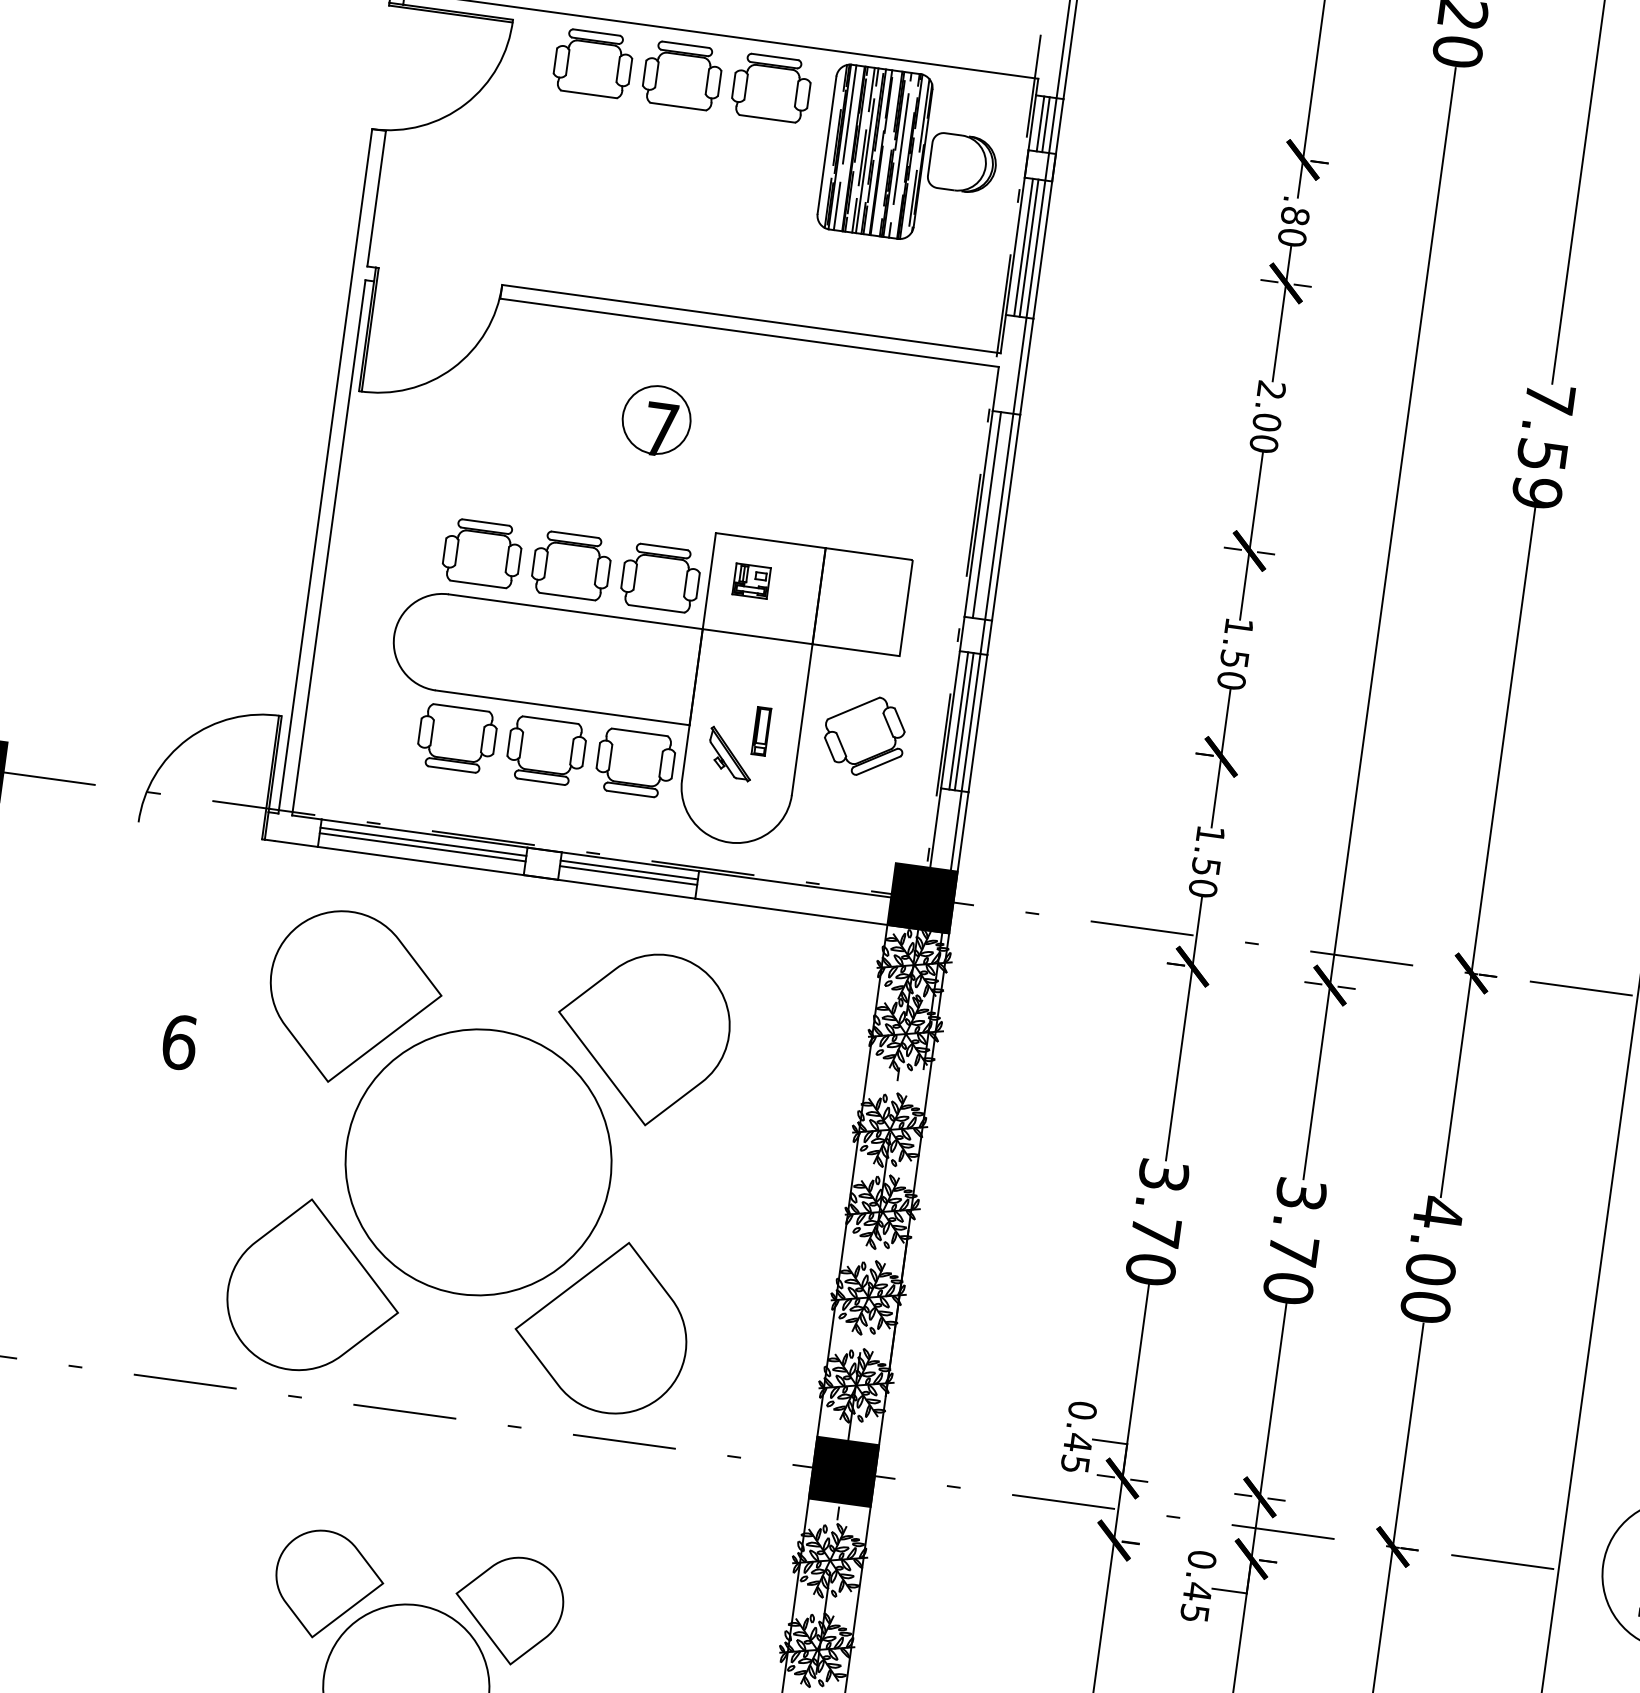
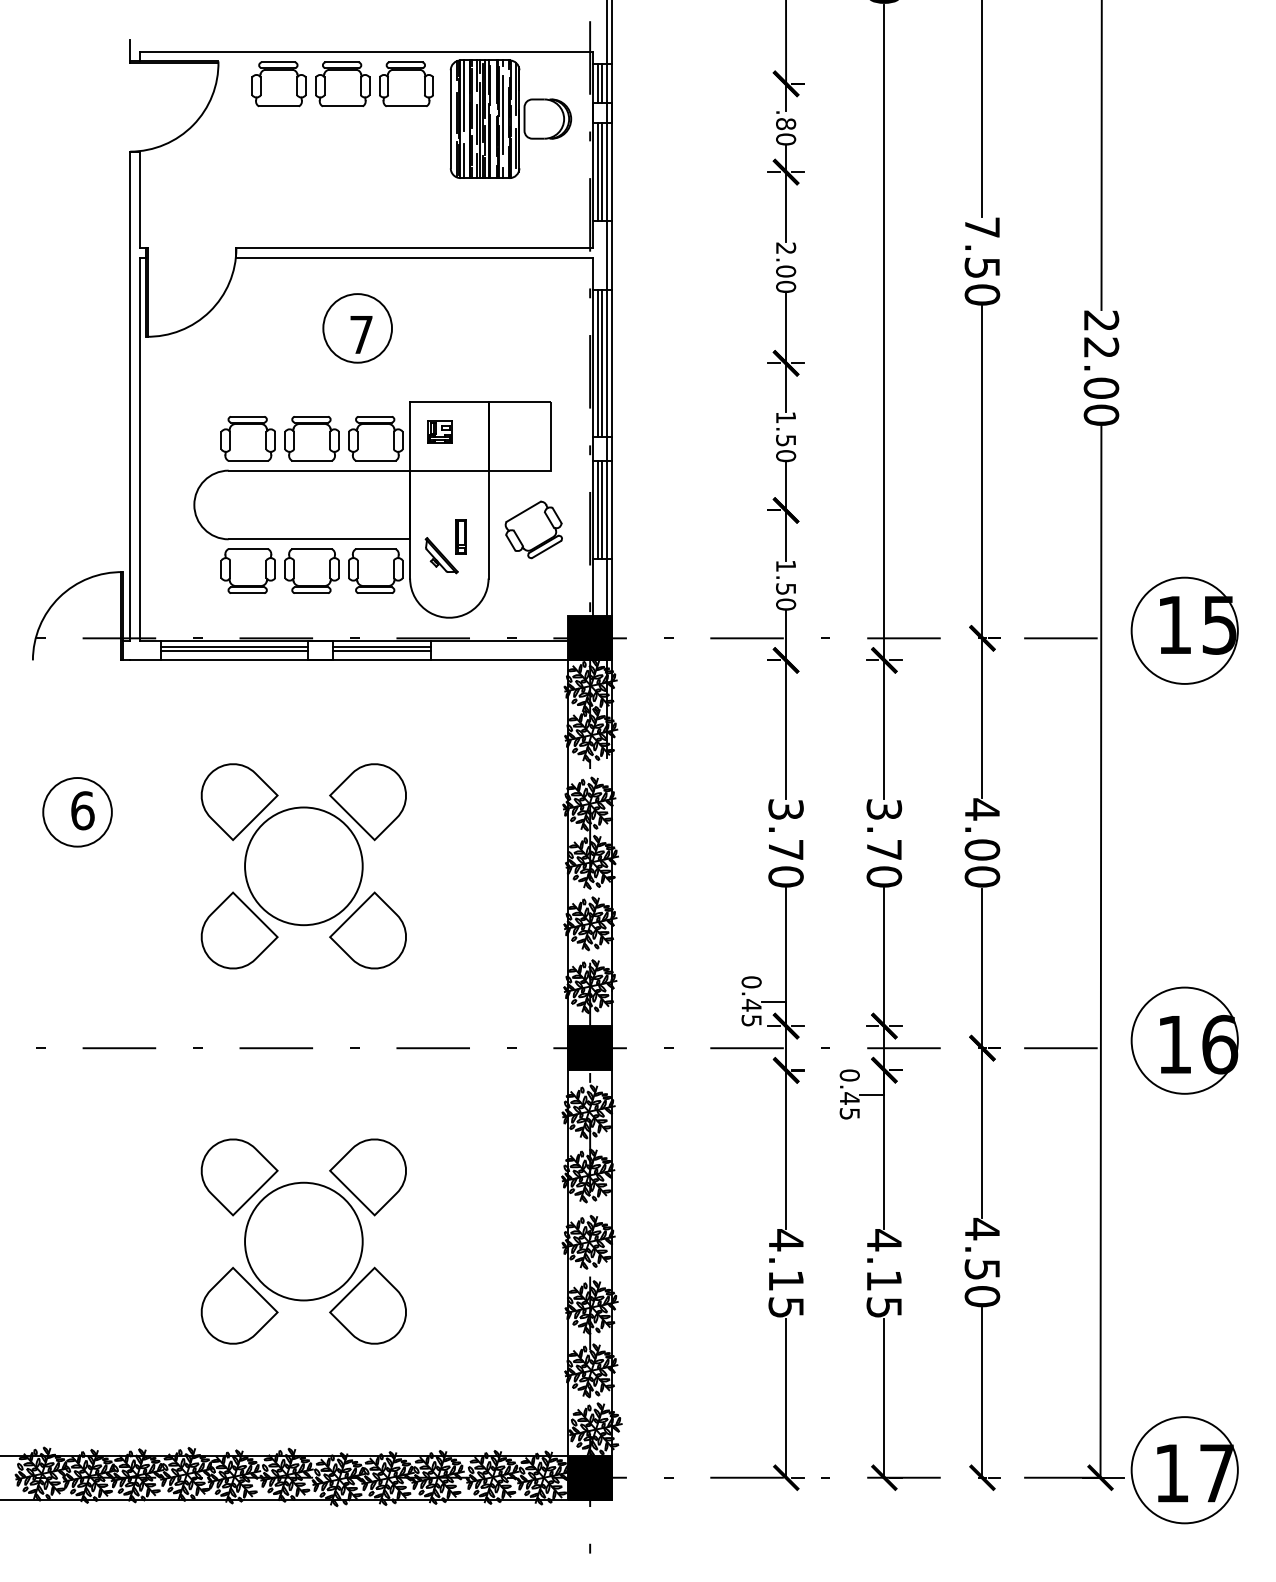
circle: (656, 420) -> (357, 328), size x1.43
text: (1536, 492) -> (981, 294), 7.59 -> 7.50
line: (992, 514) -> (602, 362), added
circle: (171, 1043) -> (77, 812), added
part: (477, 1162) -> (303, 866), size x0.62

